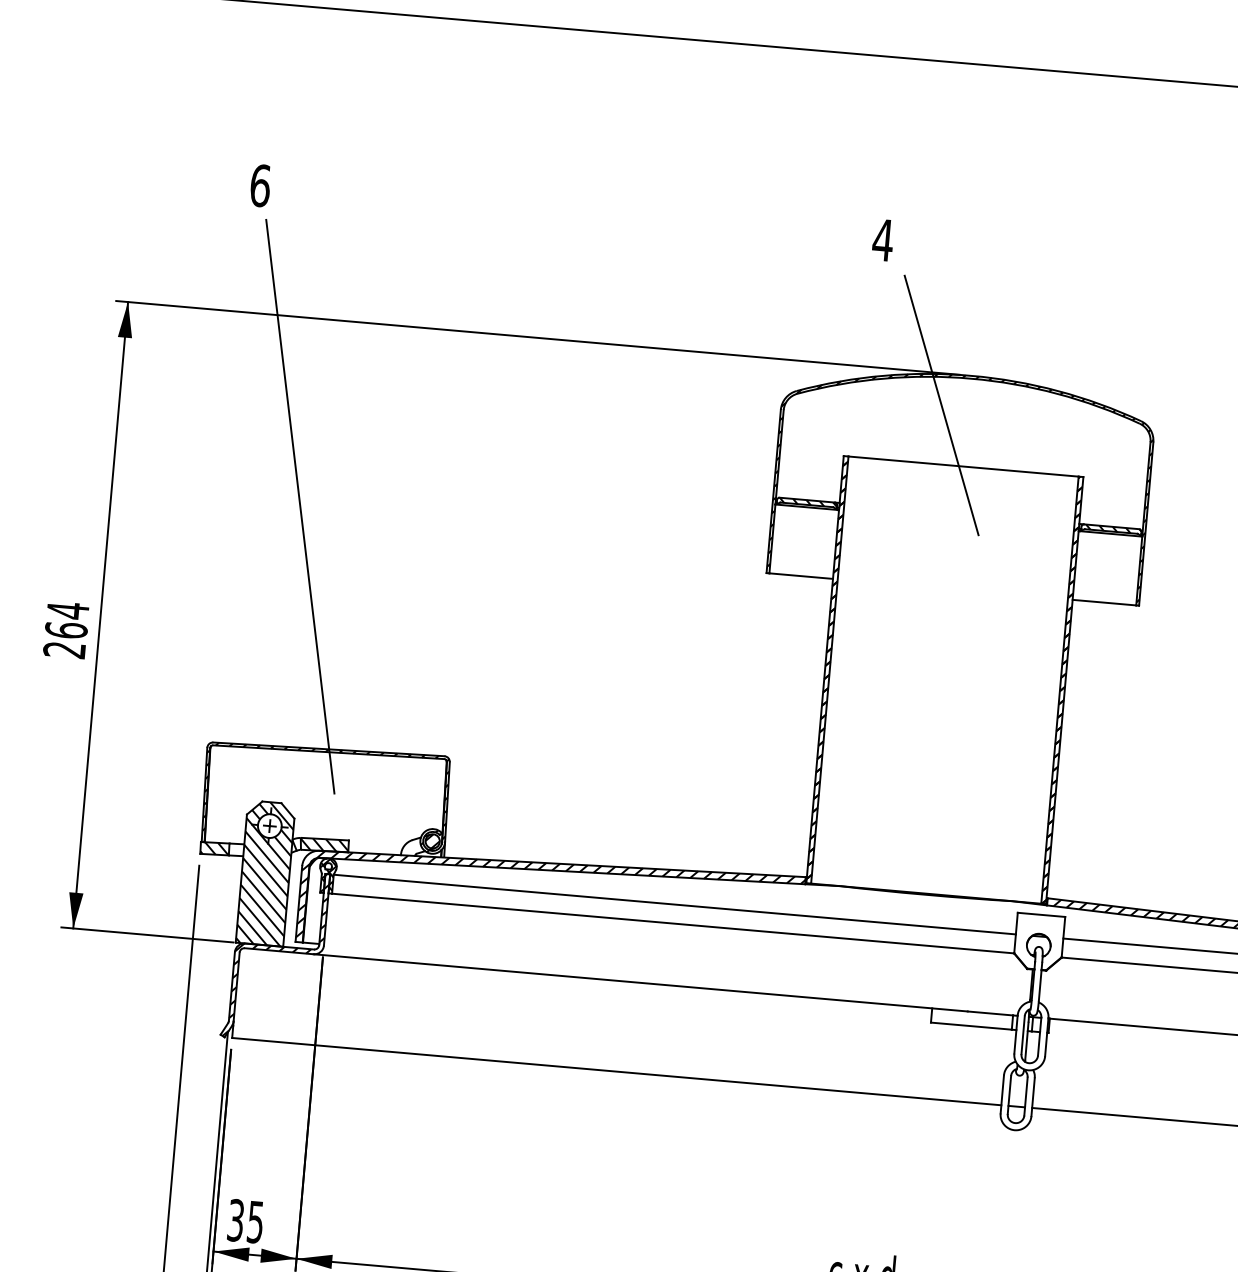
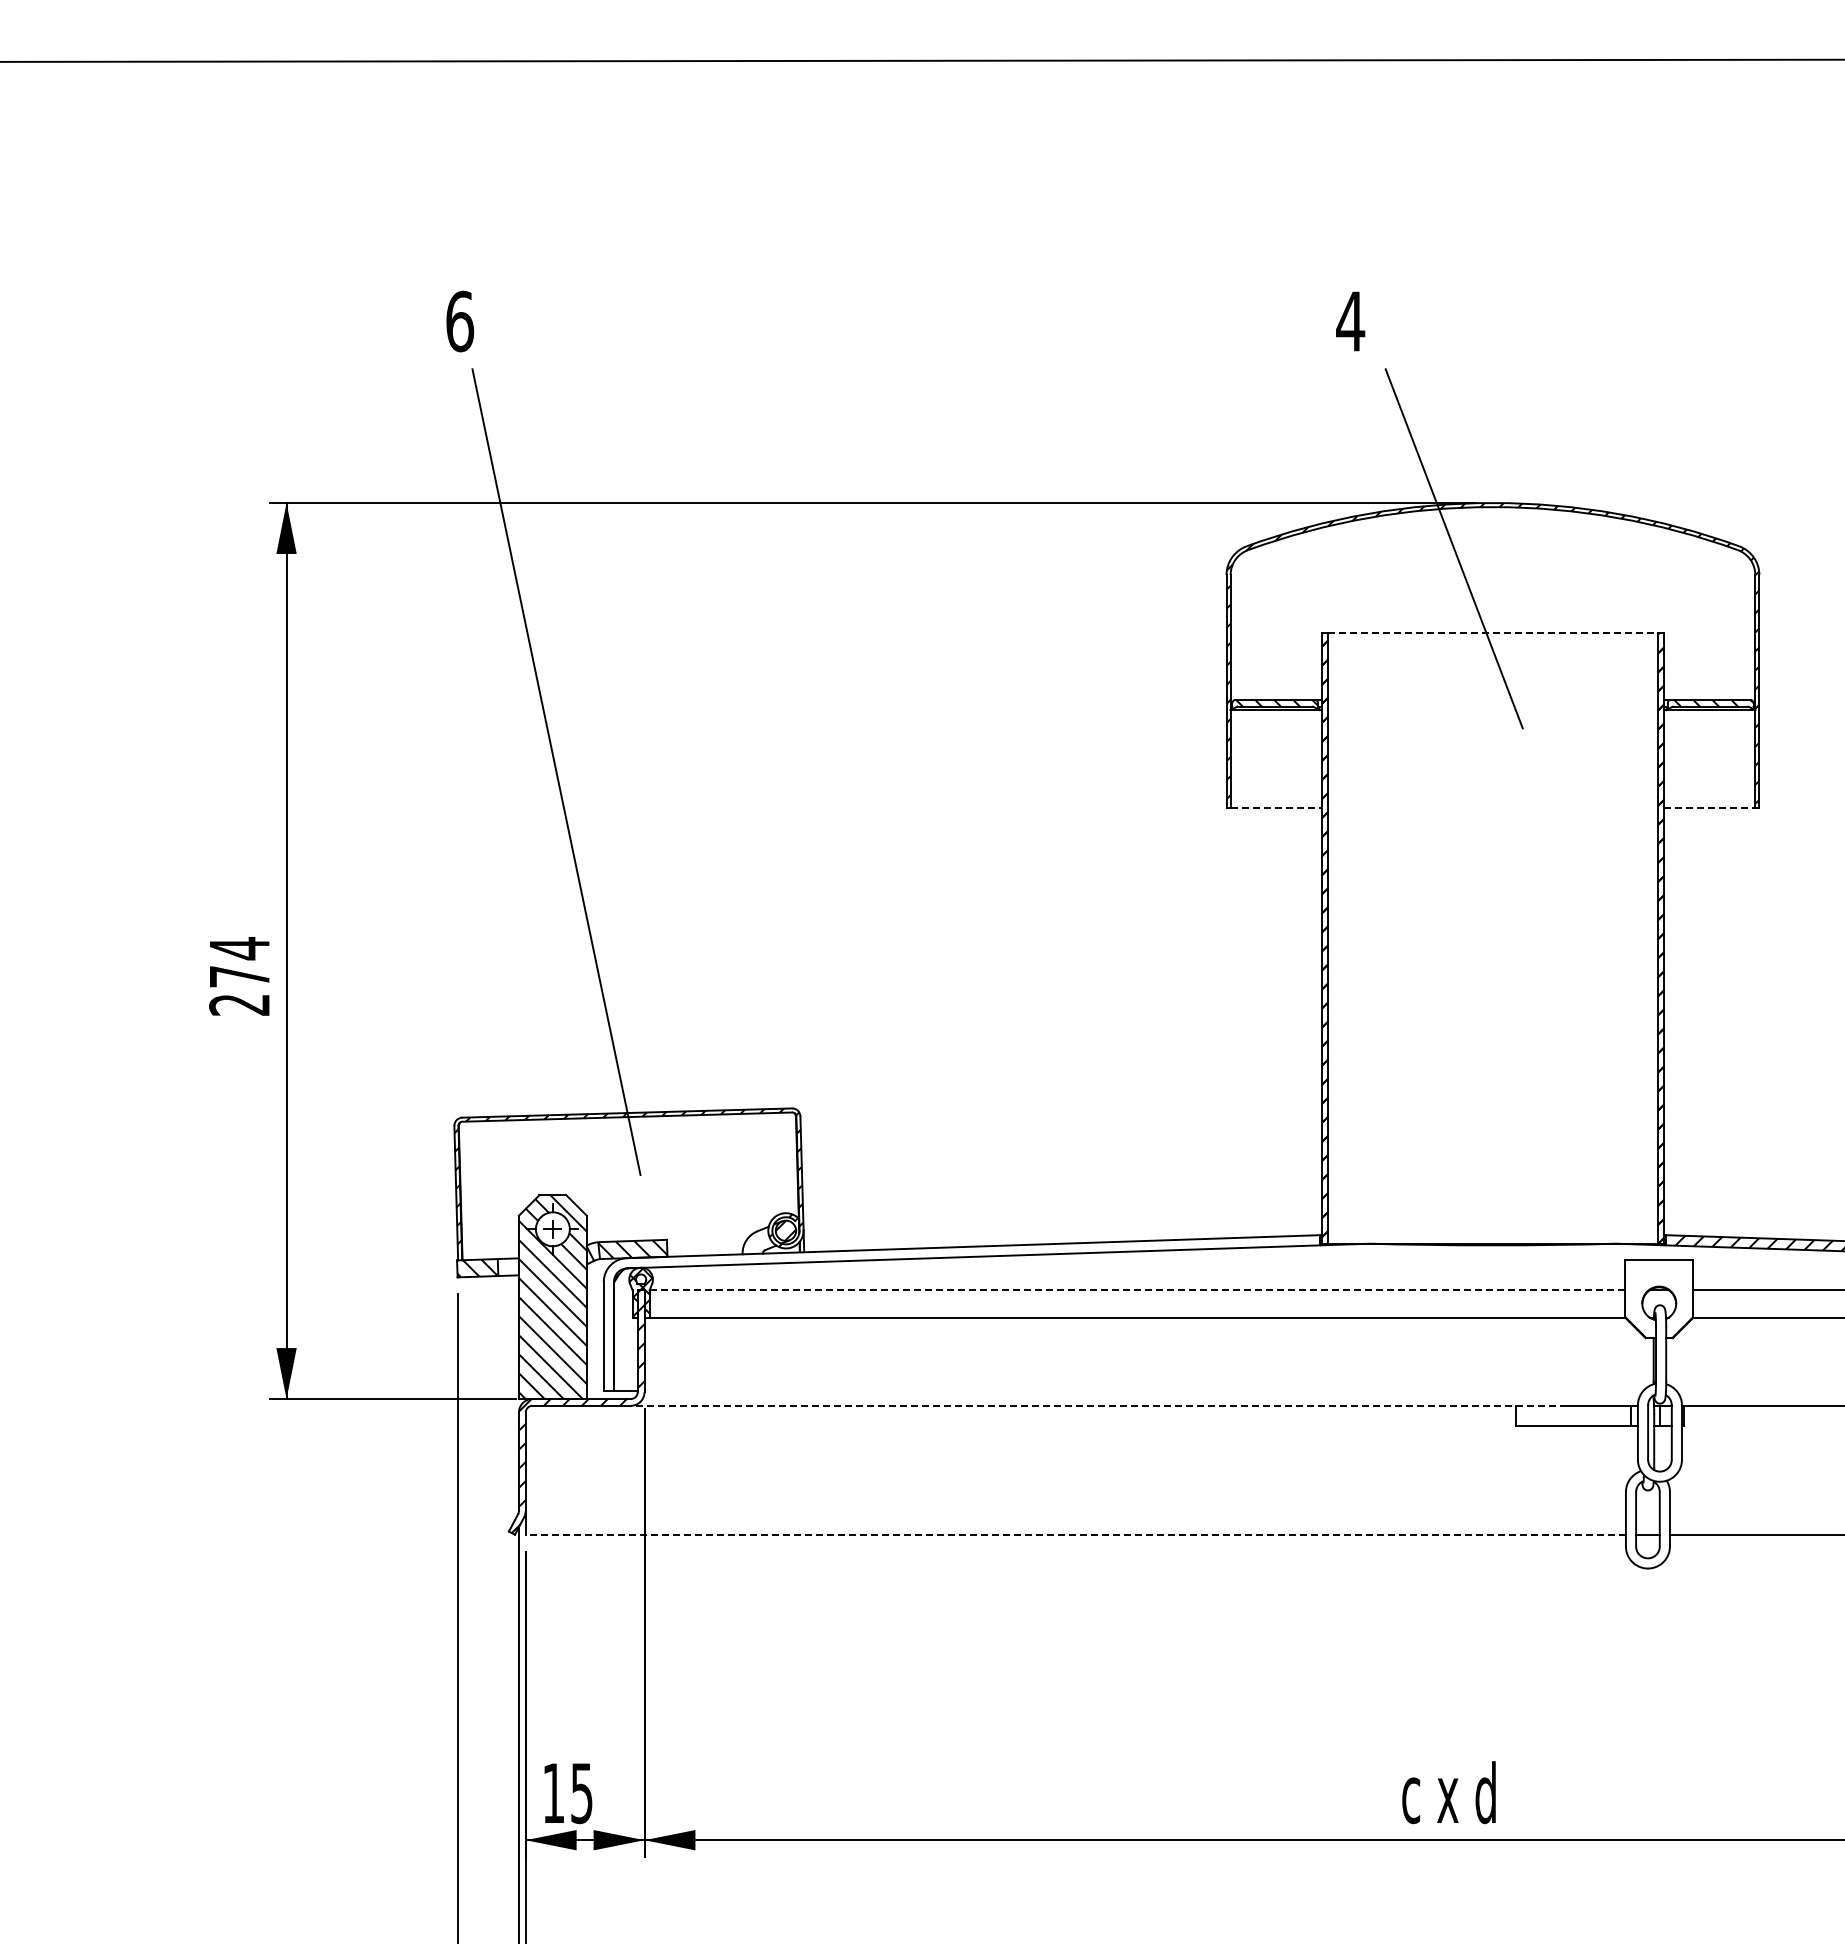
line: (963, 466) -> (1492, 632), solid -> dashed
line: (801, 576) -> (1276, 808), solid -> dashed
line: (1104, 602) -> (1710, 808), solid -> dashed
text: (66, 630) -> (239, 976), 264 -> 274
line: (674, 904) -> (1137, 1290), solid -> dashed
hatch: (550, 907) -> (961, 1309), removed
line: (640, 982) -> (1098, 1405), solid -> dashed
line: (616, 1071) -> (1075, 1534), solid -> dashed
text: (235, 1220) -> (553, 1793), 35 -> 15

